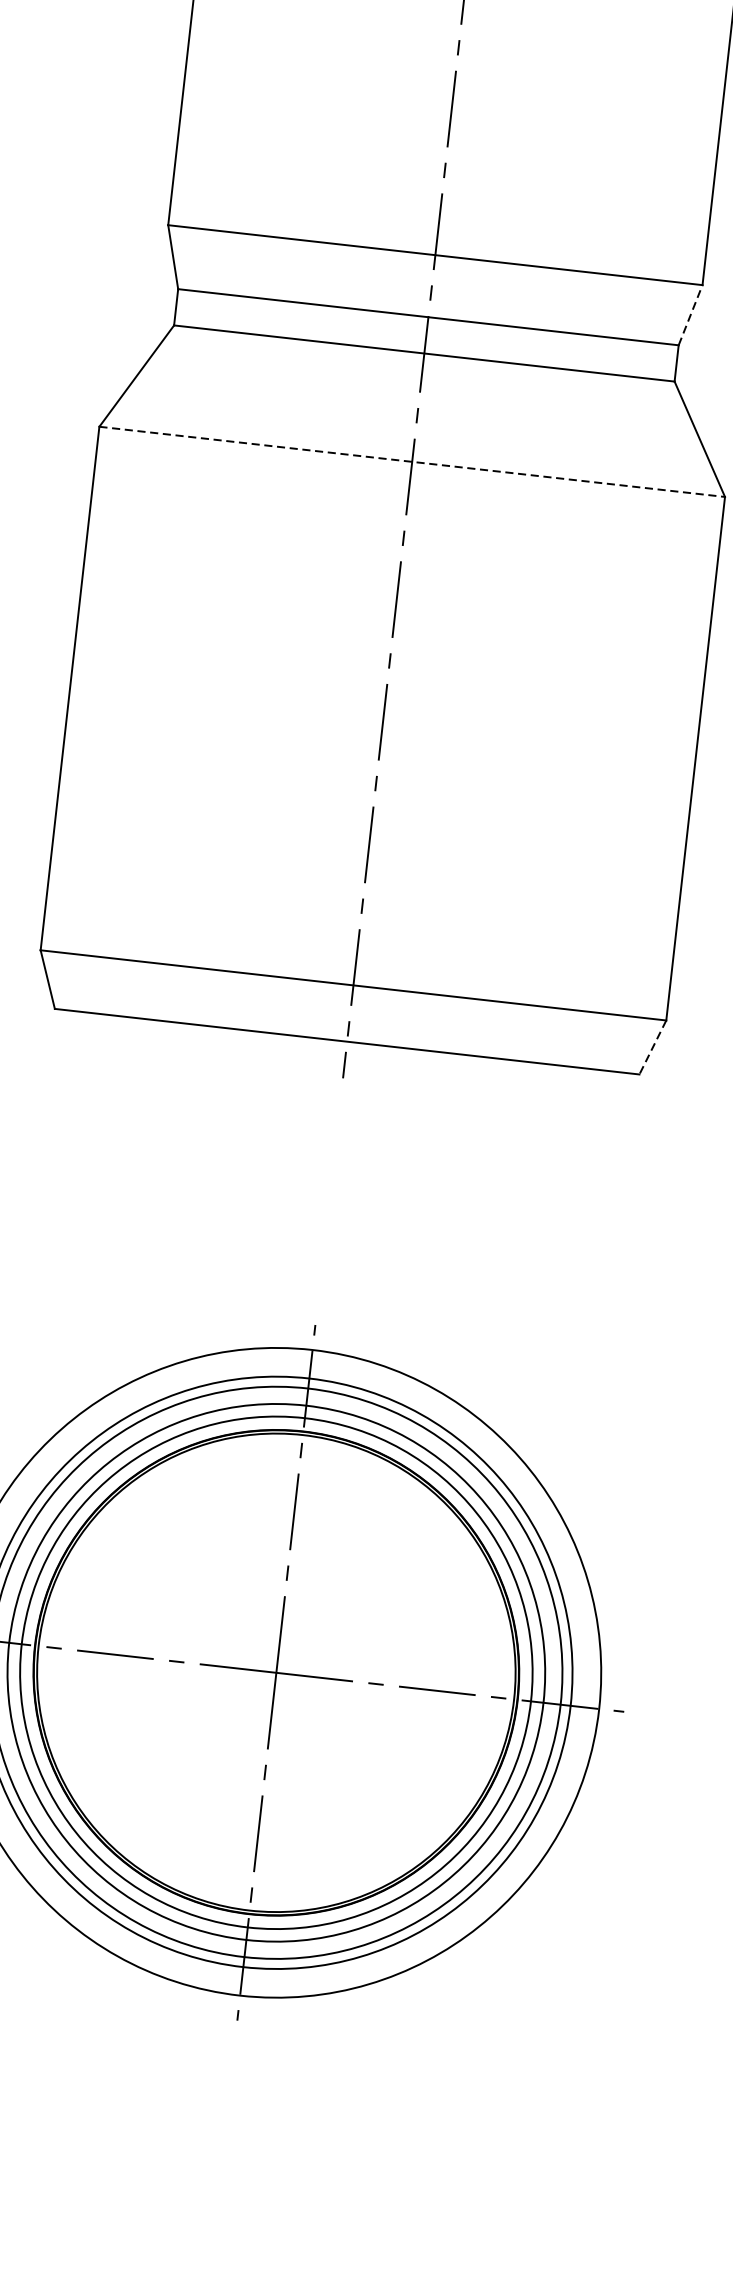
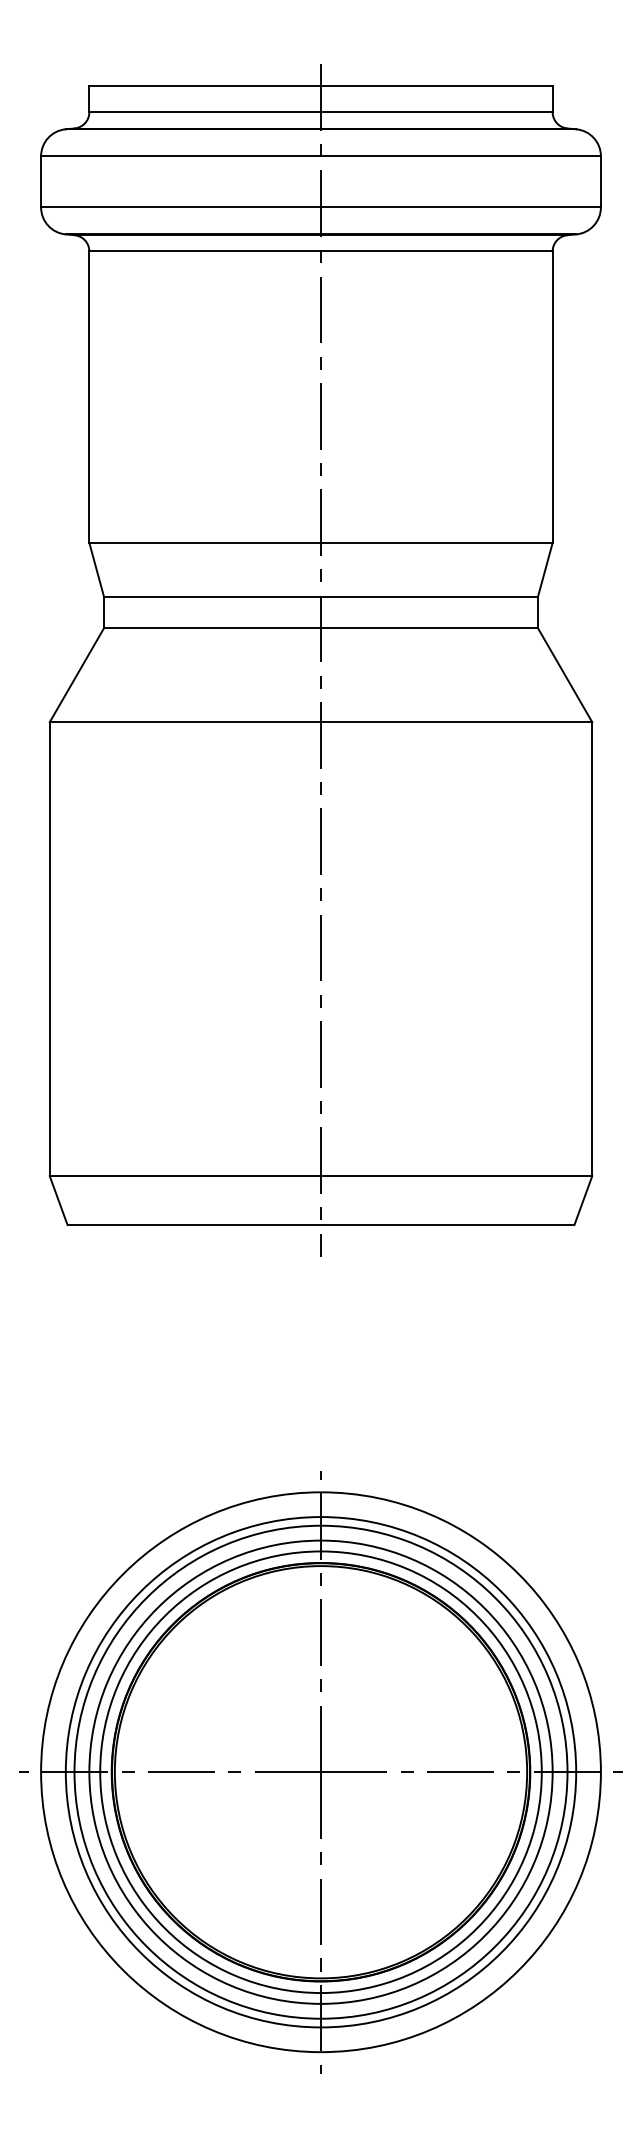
line: (690, 314) -> (545, 569), dashed -> solid
line: (412, 462) -> (321, 722), dashed -> solid
line: (653, 1047) -> (583, 1200), dashed -> solid

